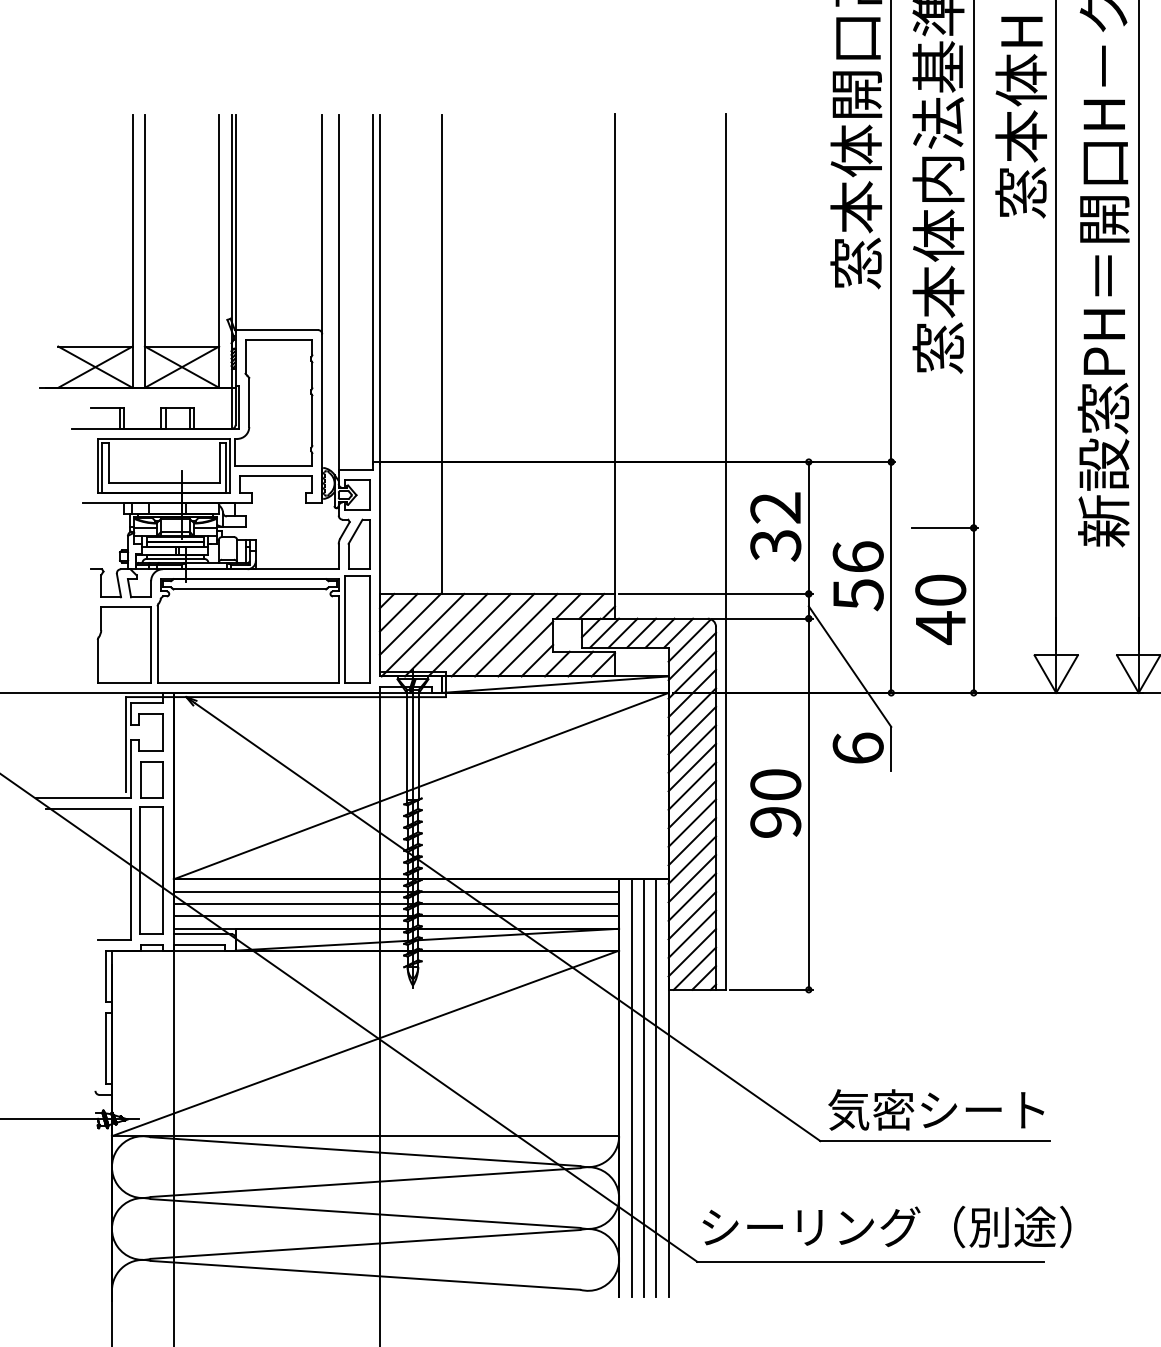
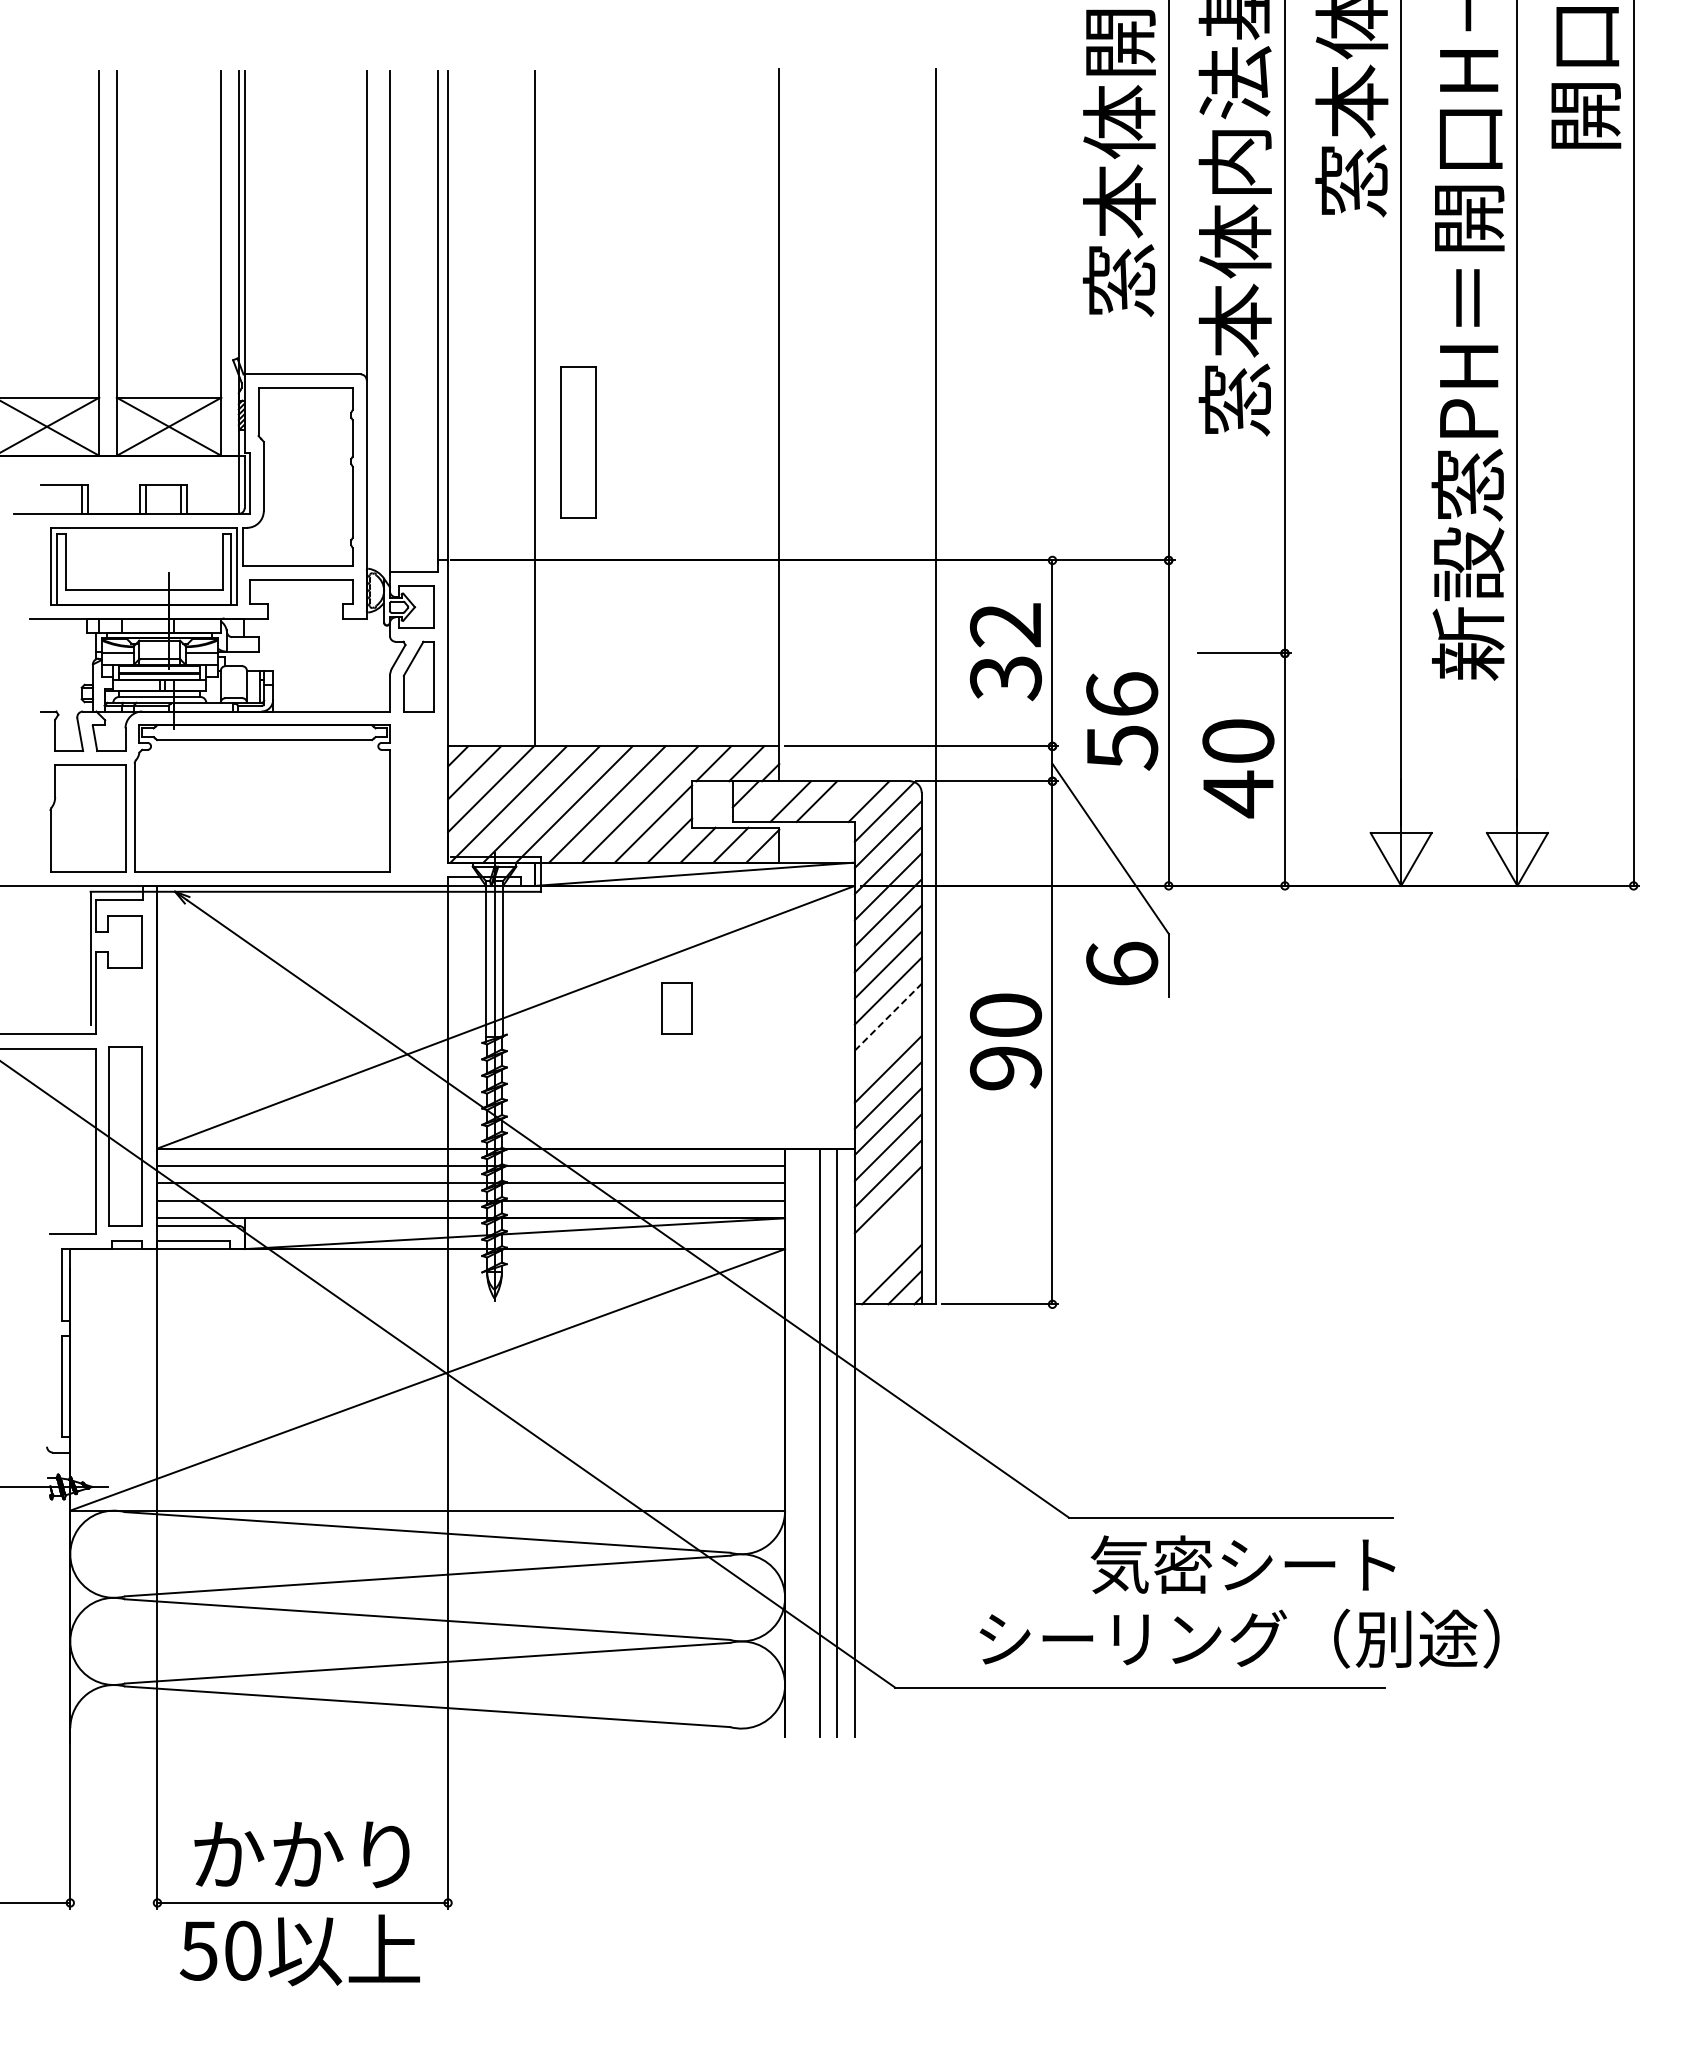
part: (357, 629) -> (578, 442), moved
line: (604, 633) -> (764, 801), removed
line: (659, 633) -> (842, 801), removed
part: (151, 779) -> (676, 1008), moved
line: (692, 785) -> (888, 1016), solid -> dashed
line: (691, 804) -> (887, 1042), removed
line: (691, 933) -> (887, 1225), removed
line: (691, 952) -> (887, 1251), removed
line: (631, 1087) -> (802, 1442), removed
text: (935, 1109) -> (1242, 1564), moved
text: (886, 1226) -> (1239, 1638), moved

